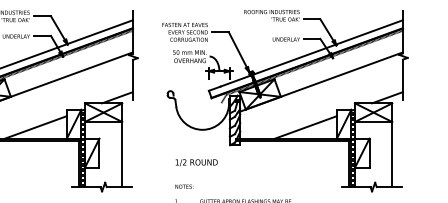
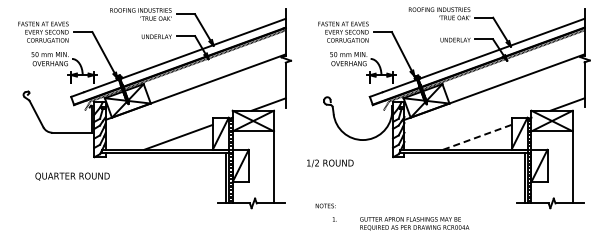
line: (306, 127) -> (477, 137), solid -> dashed
text: (196, 162) -> (330, 163), moved
text: (184, 186) -> (325, 205), moved

